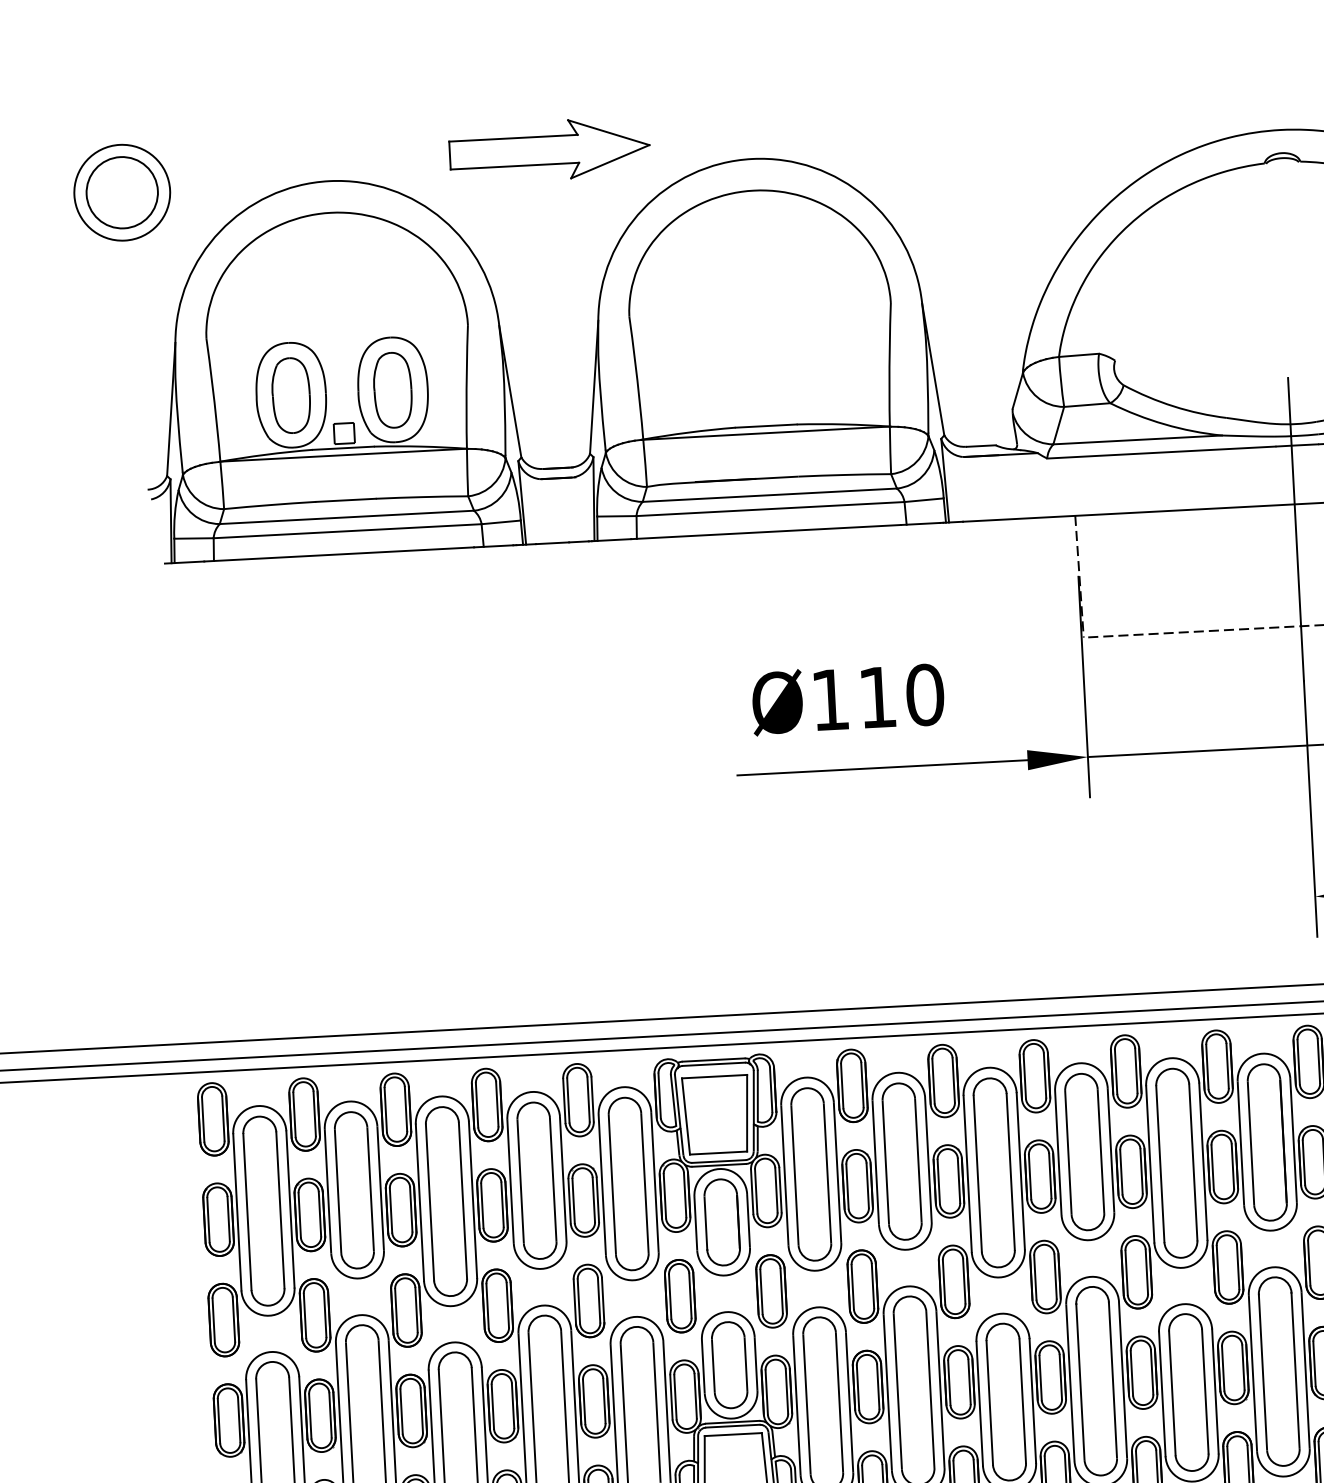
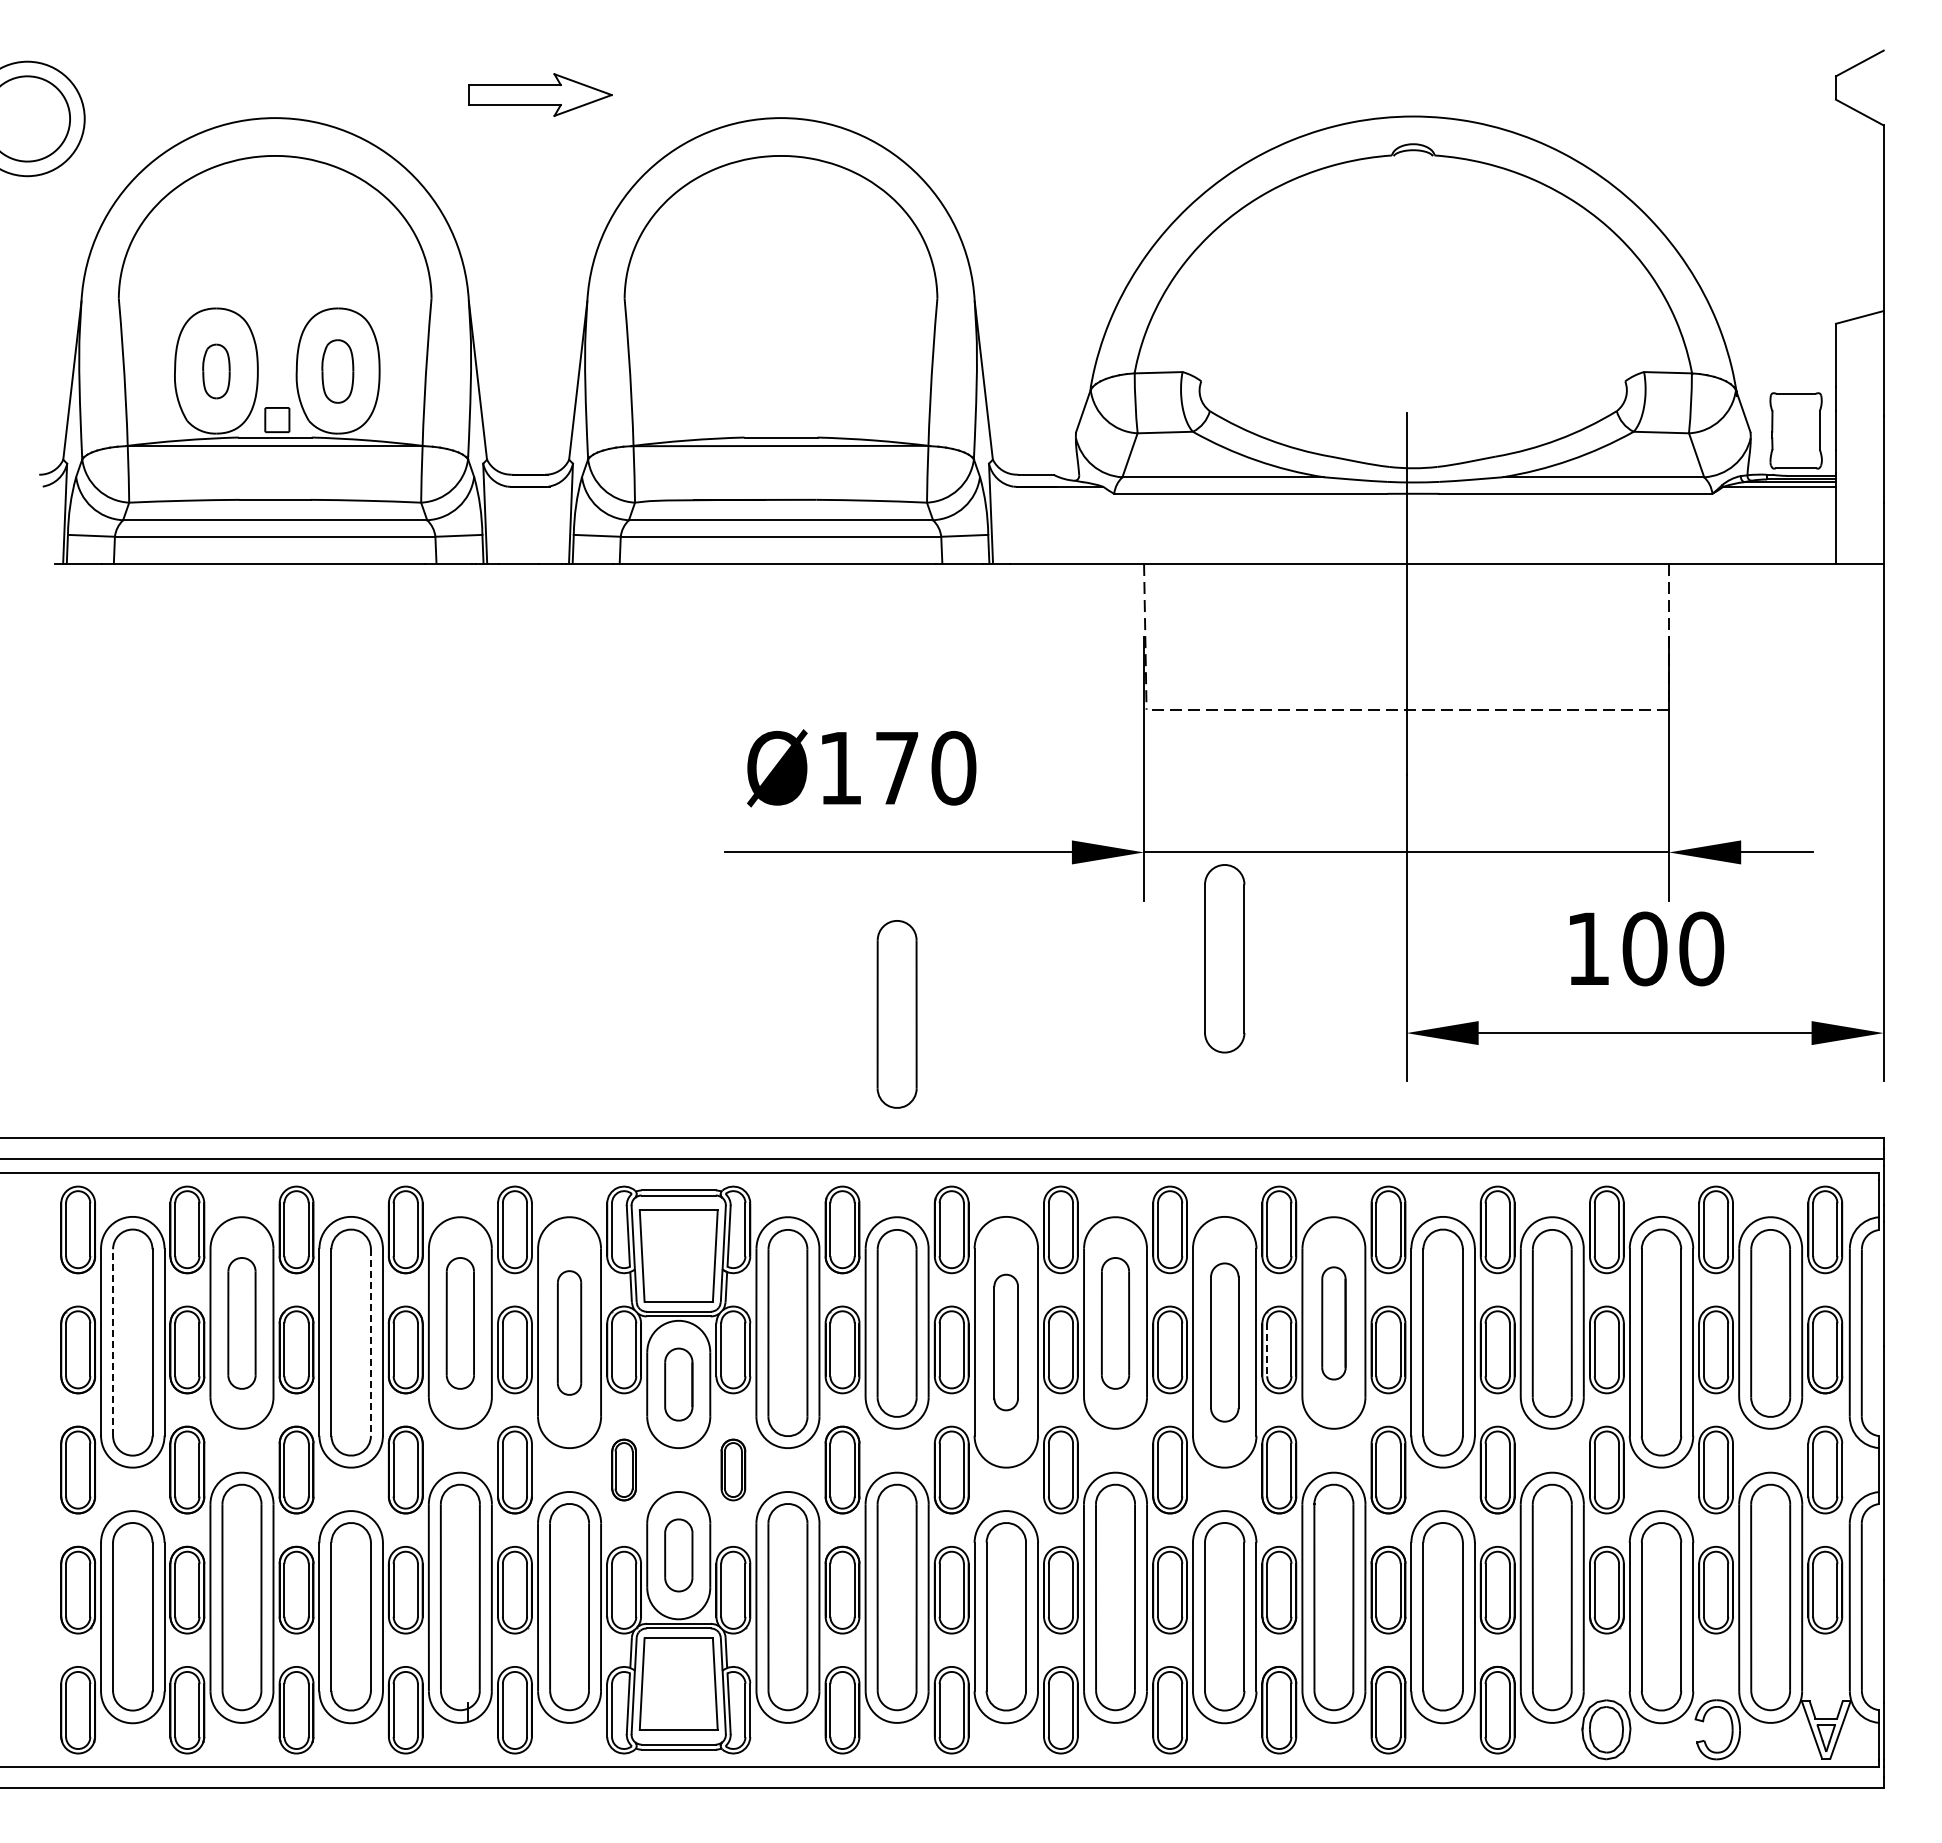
part: (550, 149) -> (540, 94), size x0.6
part: (392, 390) -> (337, 371), size x0.7
part: (291, 395) -> (216, 371), size x0.6
text: (878, 697) -> (897, 768), Ø110 -> Ø170
part: (1159, 842) -> (1224, 958), added
part: (888, 903) -> (896, 1014), added
part: (1266, 1142) -> (1333, 1323), size x0.6
part: (1084, 1152) -> (1115, 1323), size x0.7
part: (1176, 1163) -> (1224, 1342), size x0.7
line: (1212, 1168) -> (1267, 1350), solid -> dashed
part: (993, 1172) -> (1005, 1342), size x0.6
part: (537, 1180) -> (460, 1323), size x0.7
part: (628, 1183) -> (569, 1332), size x0.6
part: (353, 1190) -> (241, 1323), size x0.7
line: (462, 1201) -> (370, 1343), solid -> dashed
line: (247, 1211) -> (113, 1342), solid -> dashed
part: (721, 1222) -> (678, 1384), size x0.7
part: (771, 1290) -> (733, 1469), size x0.7
part: (679, 1295) -> (623, 1469), size x0.7
part: (729, 1365) -> (678, 1555), size x0.7

